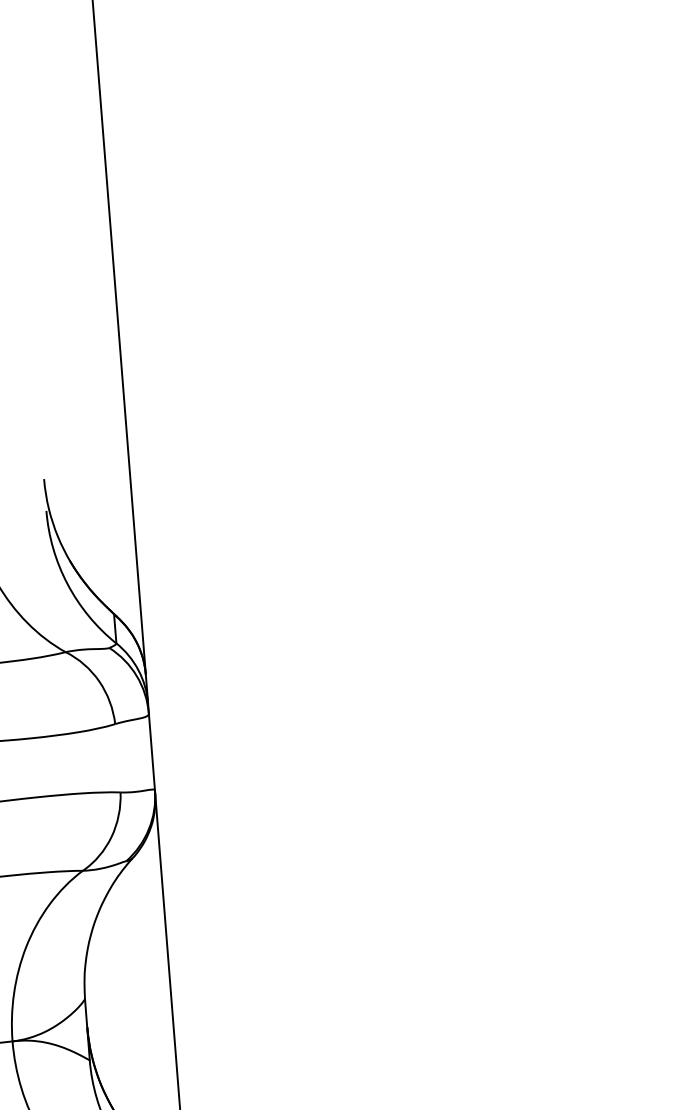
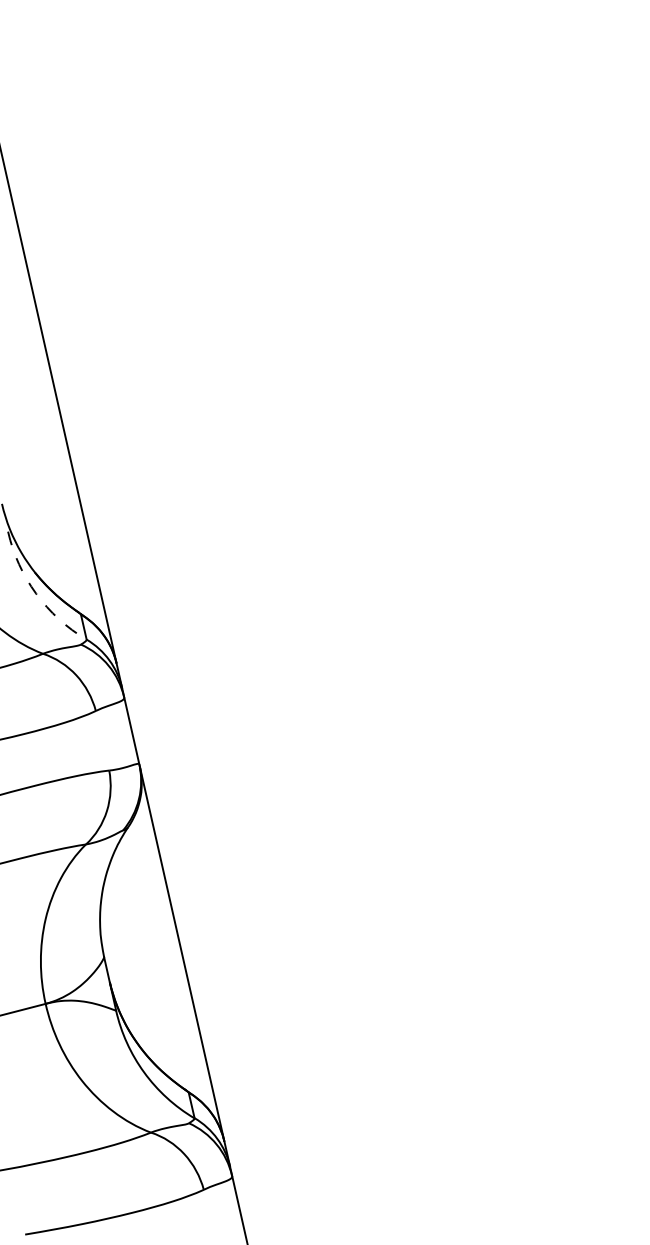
arc: (68, 584) -> (36, 593), solid -> dashed

